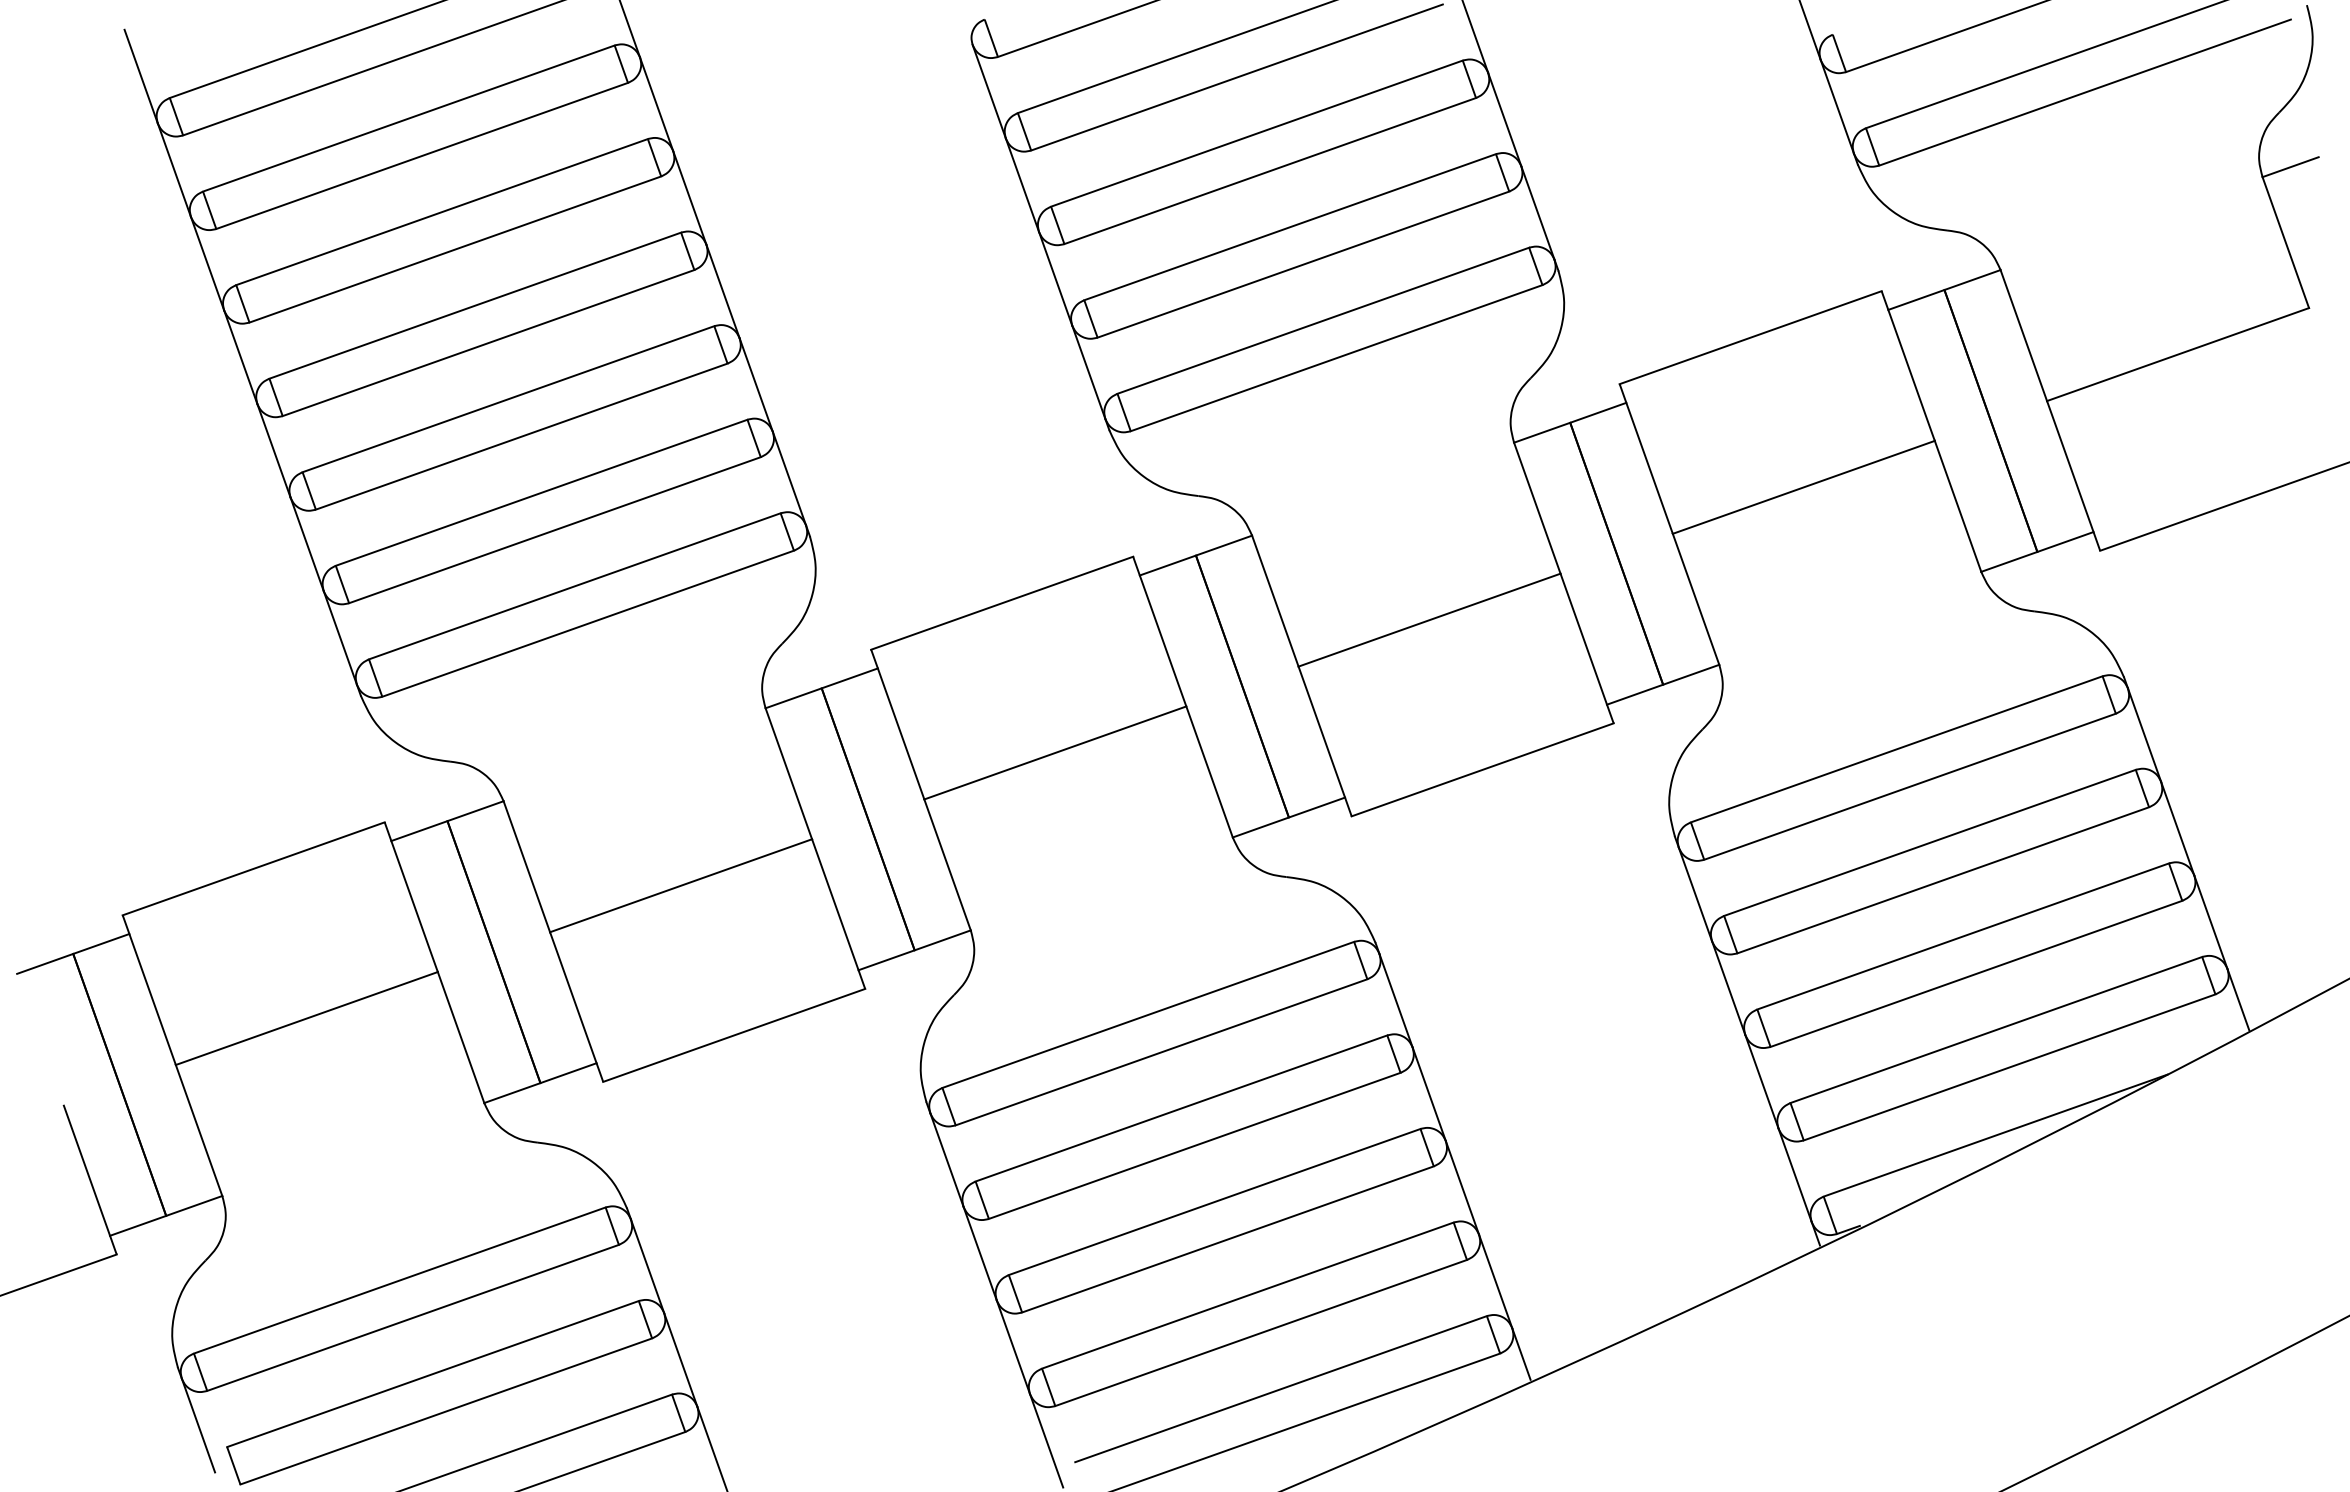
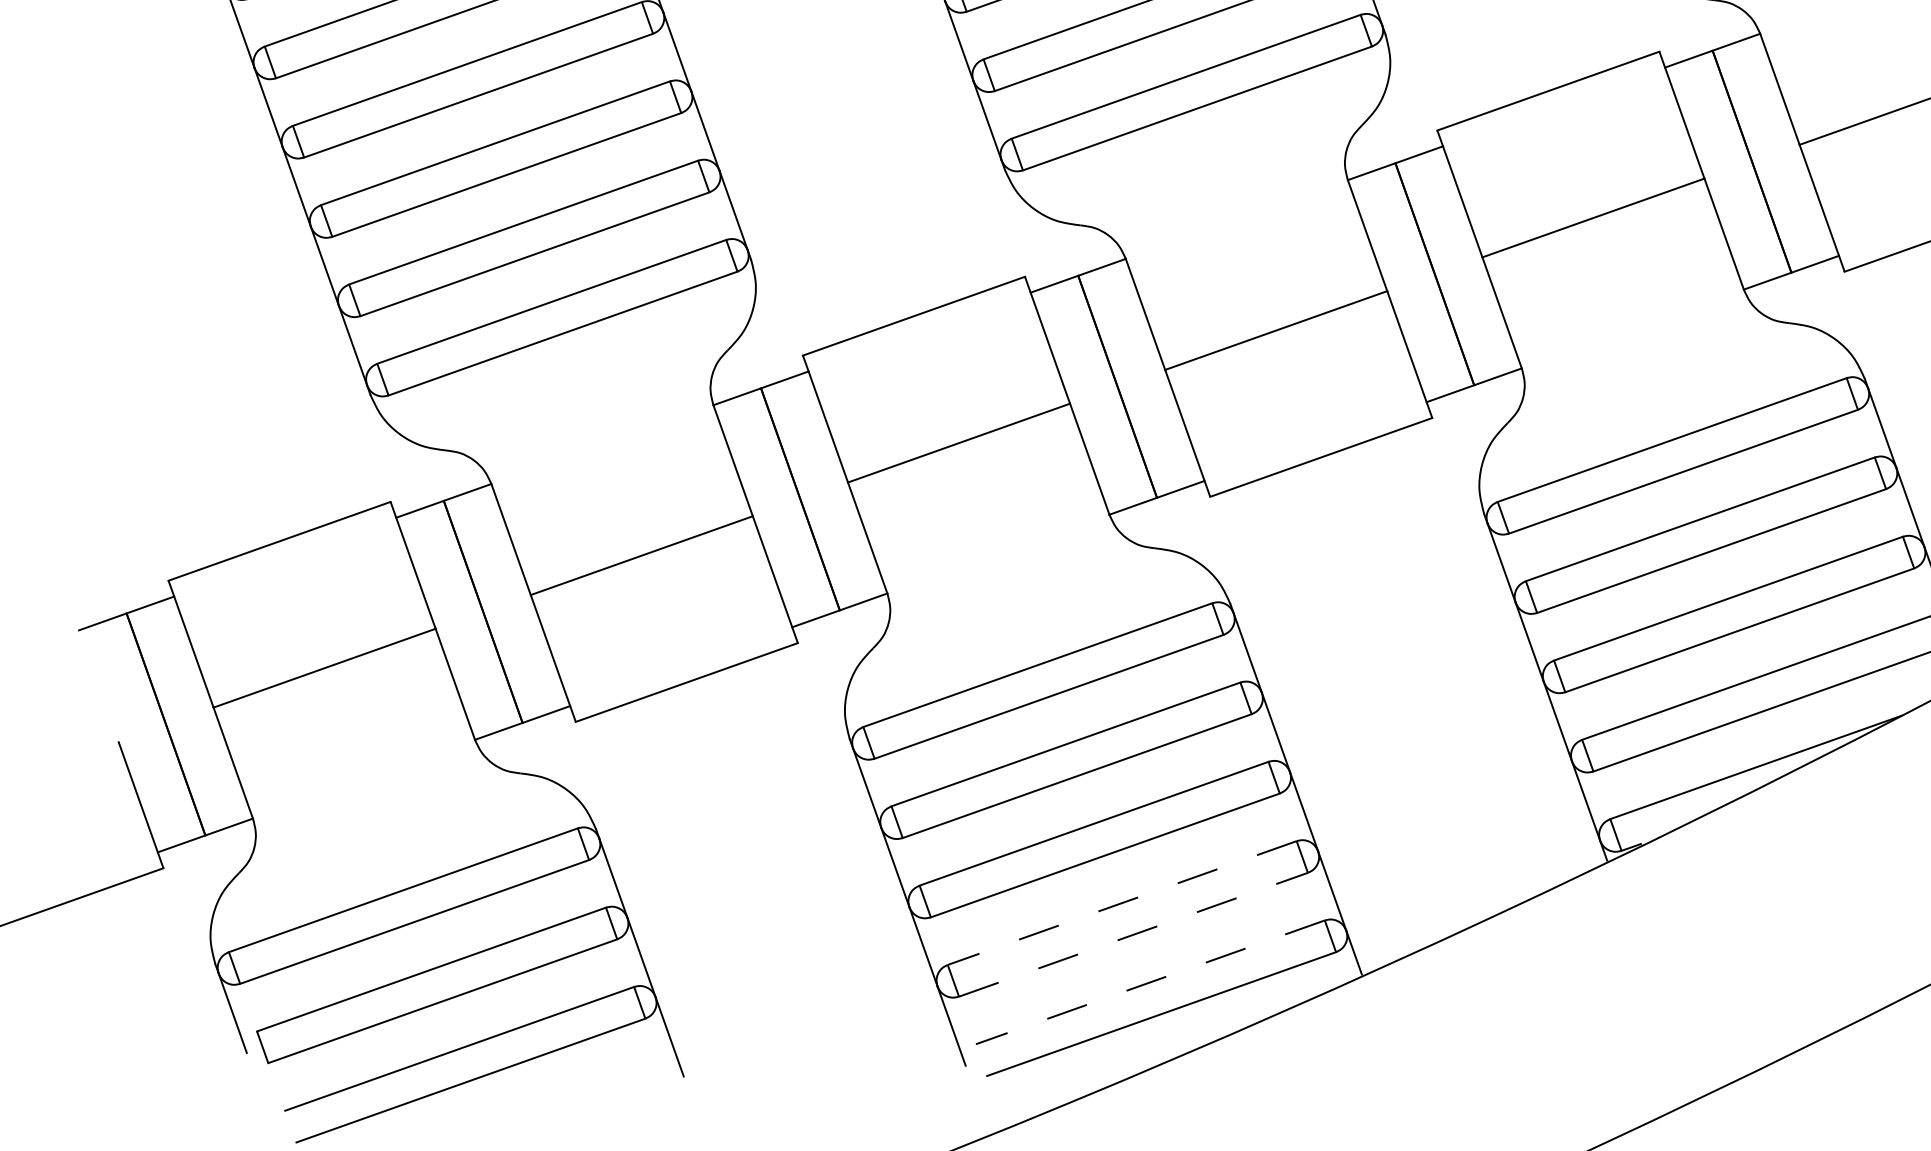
line: (1247, 1295) -> (1121, 902), solid -> dashed
line: (1261, 1332) -> (1133, 934), solid -> dashed
line: (1280, 1389) -> (1149, 982), solid -> dashed

